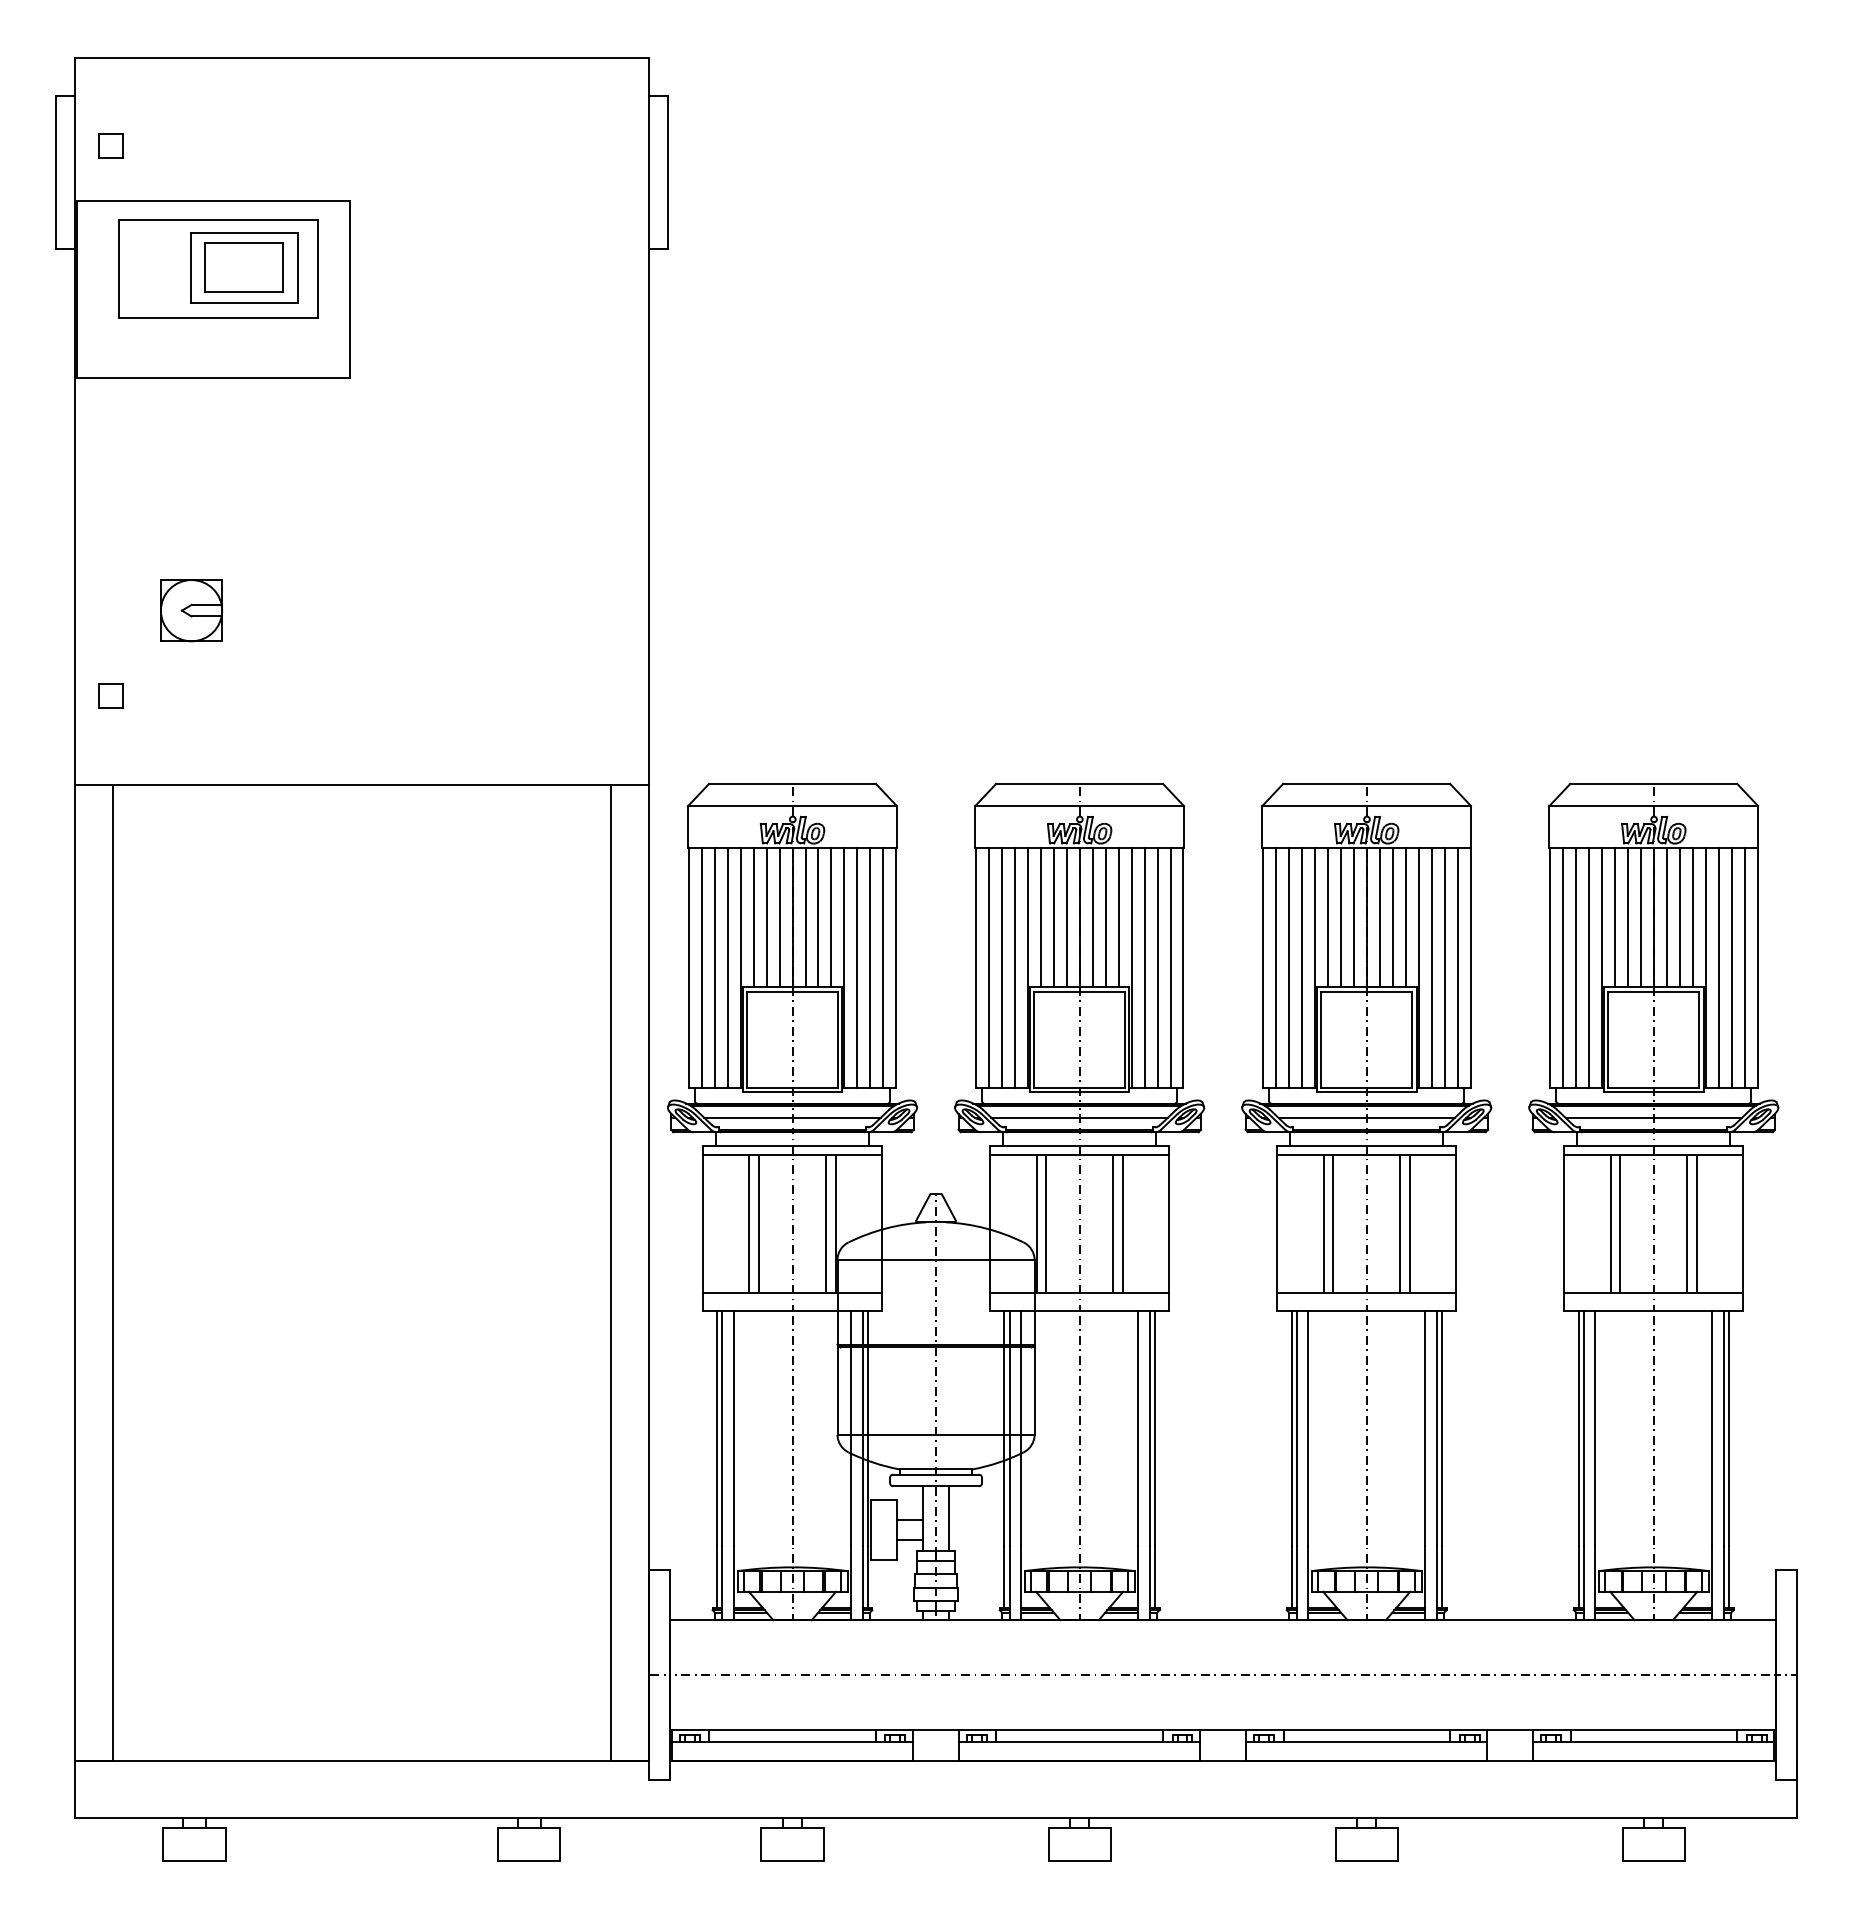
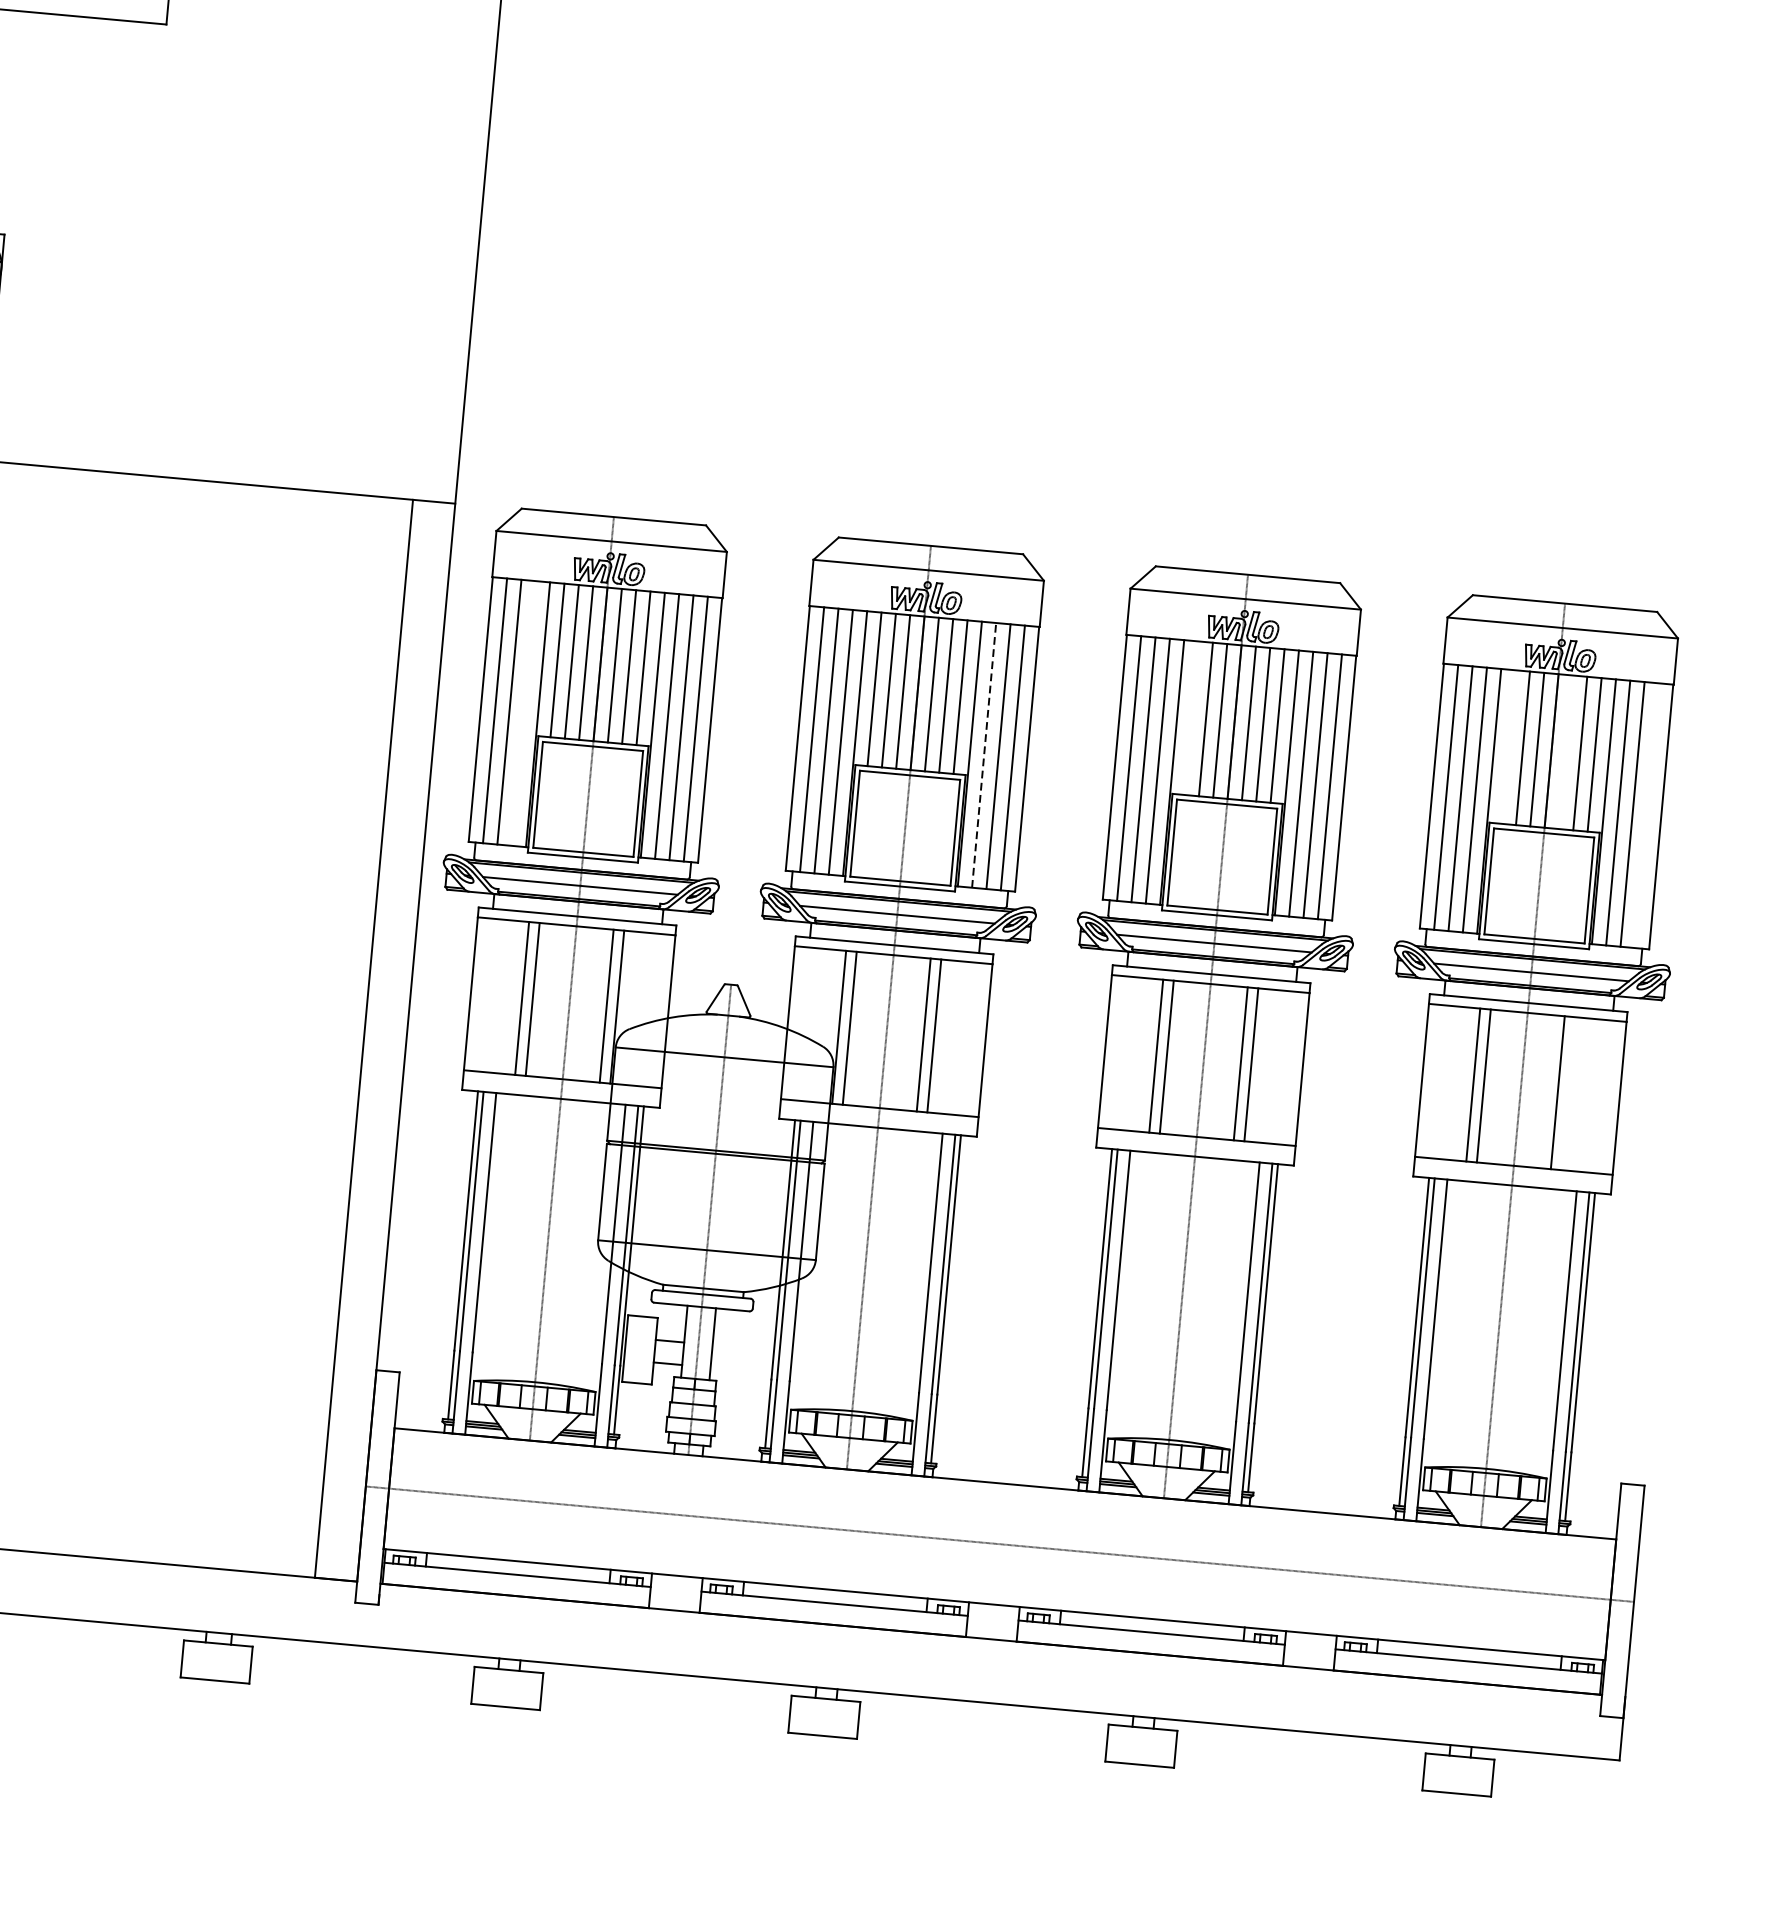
line: (1327, 916) -> (1191, 717), removed
line: (1614, 916) -> (1508, 746), removed
line: (1666, 916) -> (1565, 751), removed
line: (727, 967) -> (523, 713), removed
line: (1144, 967) -> (984, 755), solid -> dashed
line: (1744, 967) -> (1646, 815), removed
line: (1696, 1223) -> (1568, 1093), removed

